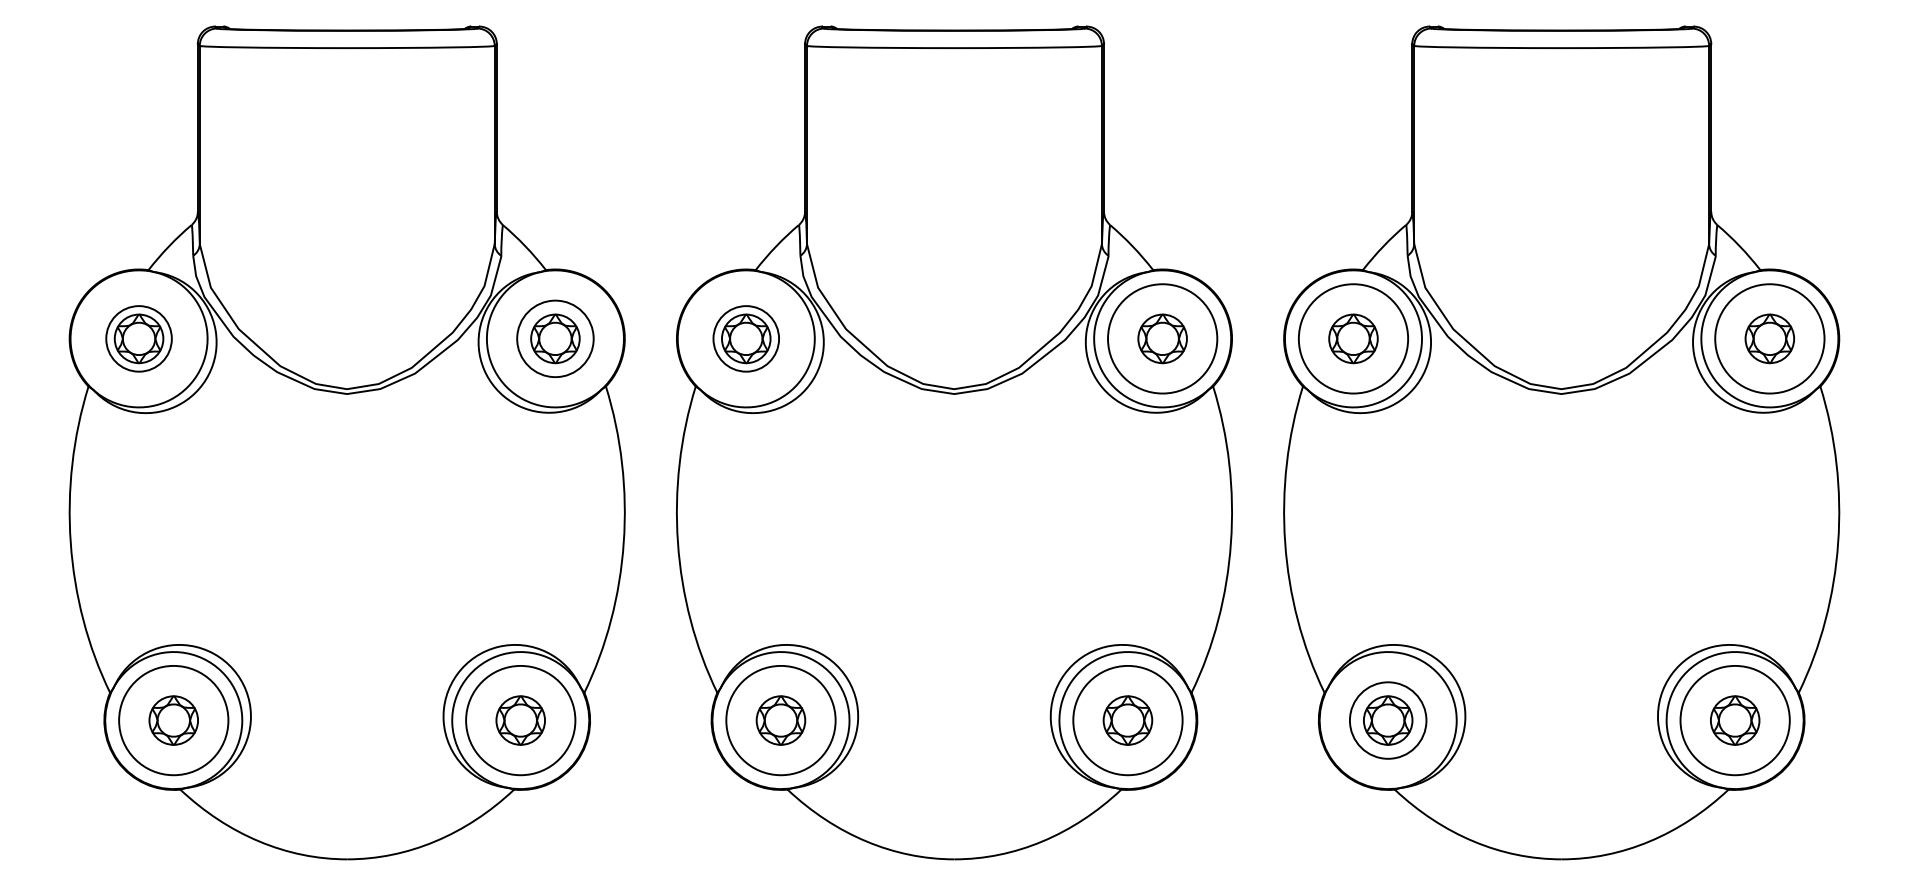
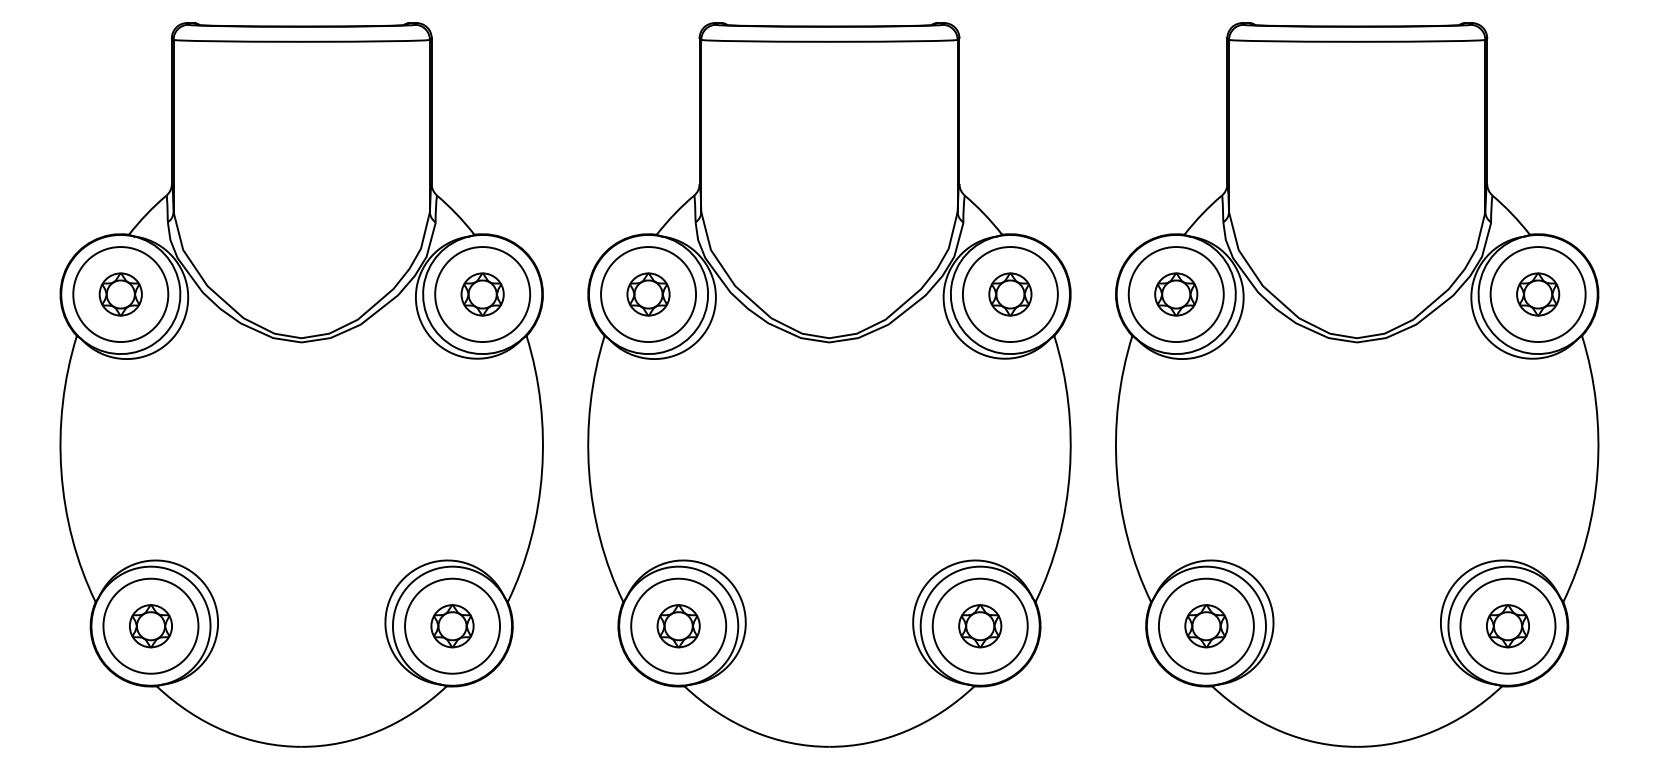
circle: (138, 338) -> (120, 294), size x1.67
circle: (555, 338) -> (482, 294), size x1.43
circle: (745, 338) -> (647, 294), size x1.67
circle: (1387, 720) -> (1205, 626), size x1.43

